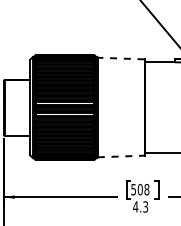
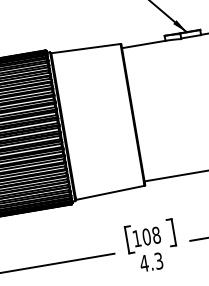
line: (120, 58) -> (84, 48), dashed -> solid
line: (121, 156) -> (110, 192), dashed -> solid
text: (133, 189) -> (136, 238), 508 -> 108

